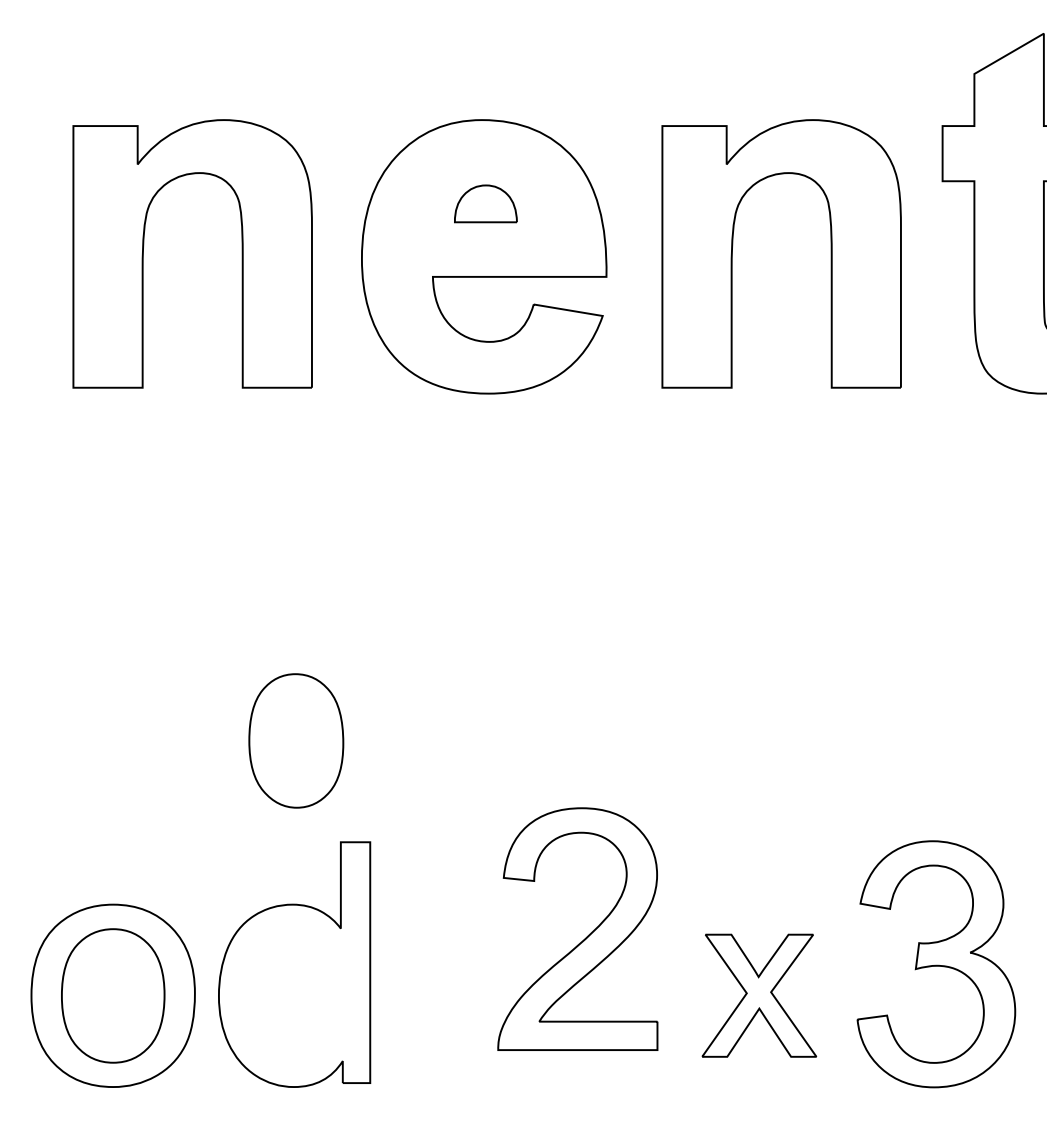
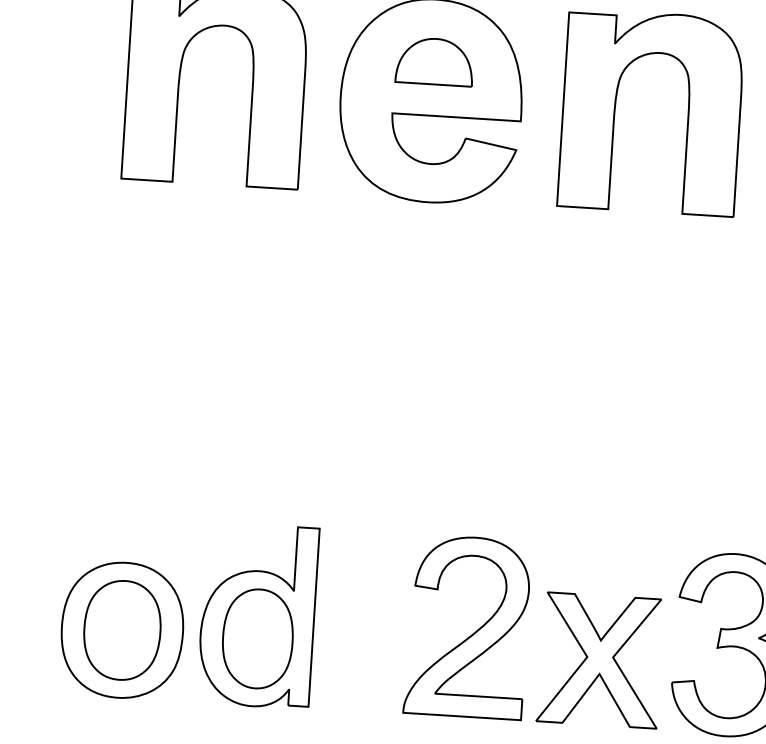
part: (485, 203) -> (434, 61), size x1.67
part: (296, 740) -> (258, 638), moved
part: (586, 936) -> (473, 632), moved
part: (759, 995) -> (600, 660), size x1.43

